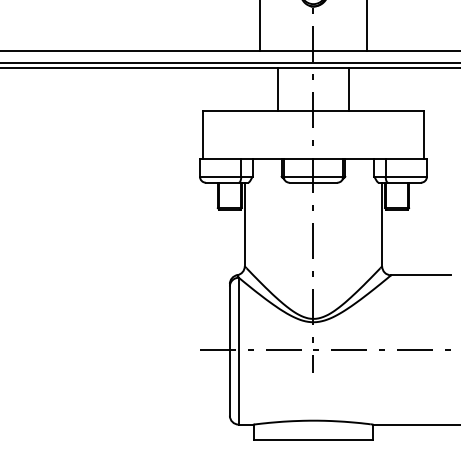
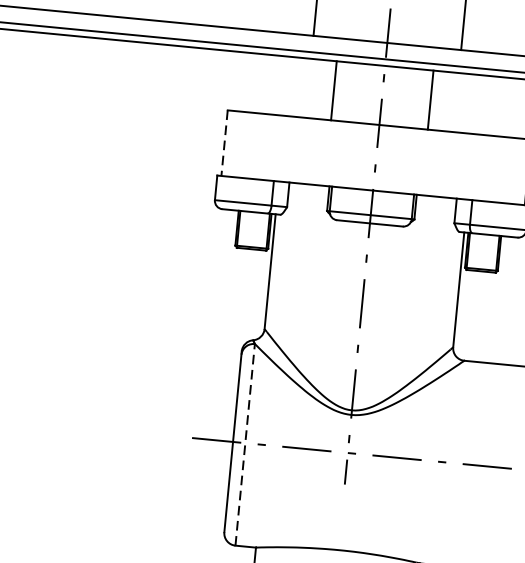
line: (202, 134) -> (223, 142), solid -> dashed
line: (238, 350) -> (244, 443), solid -> dashed

